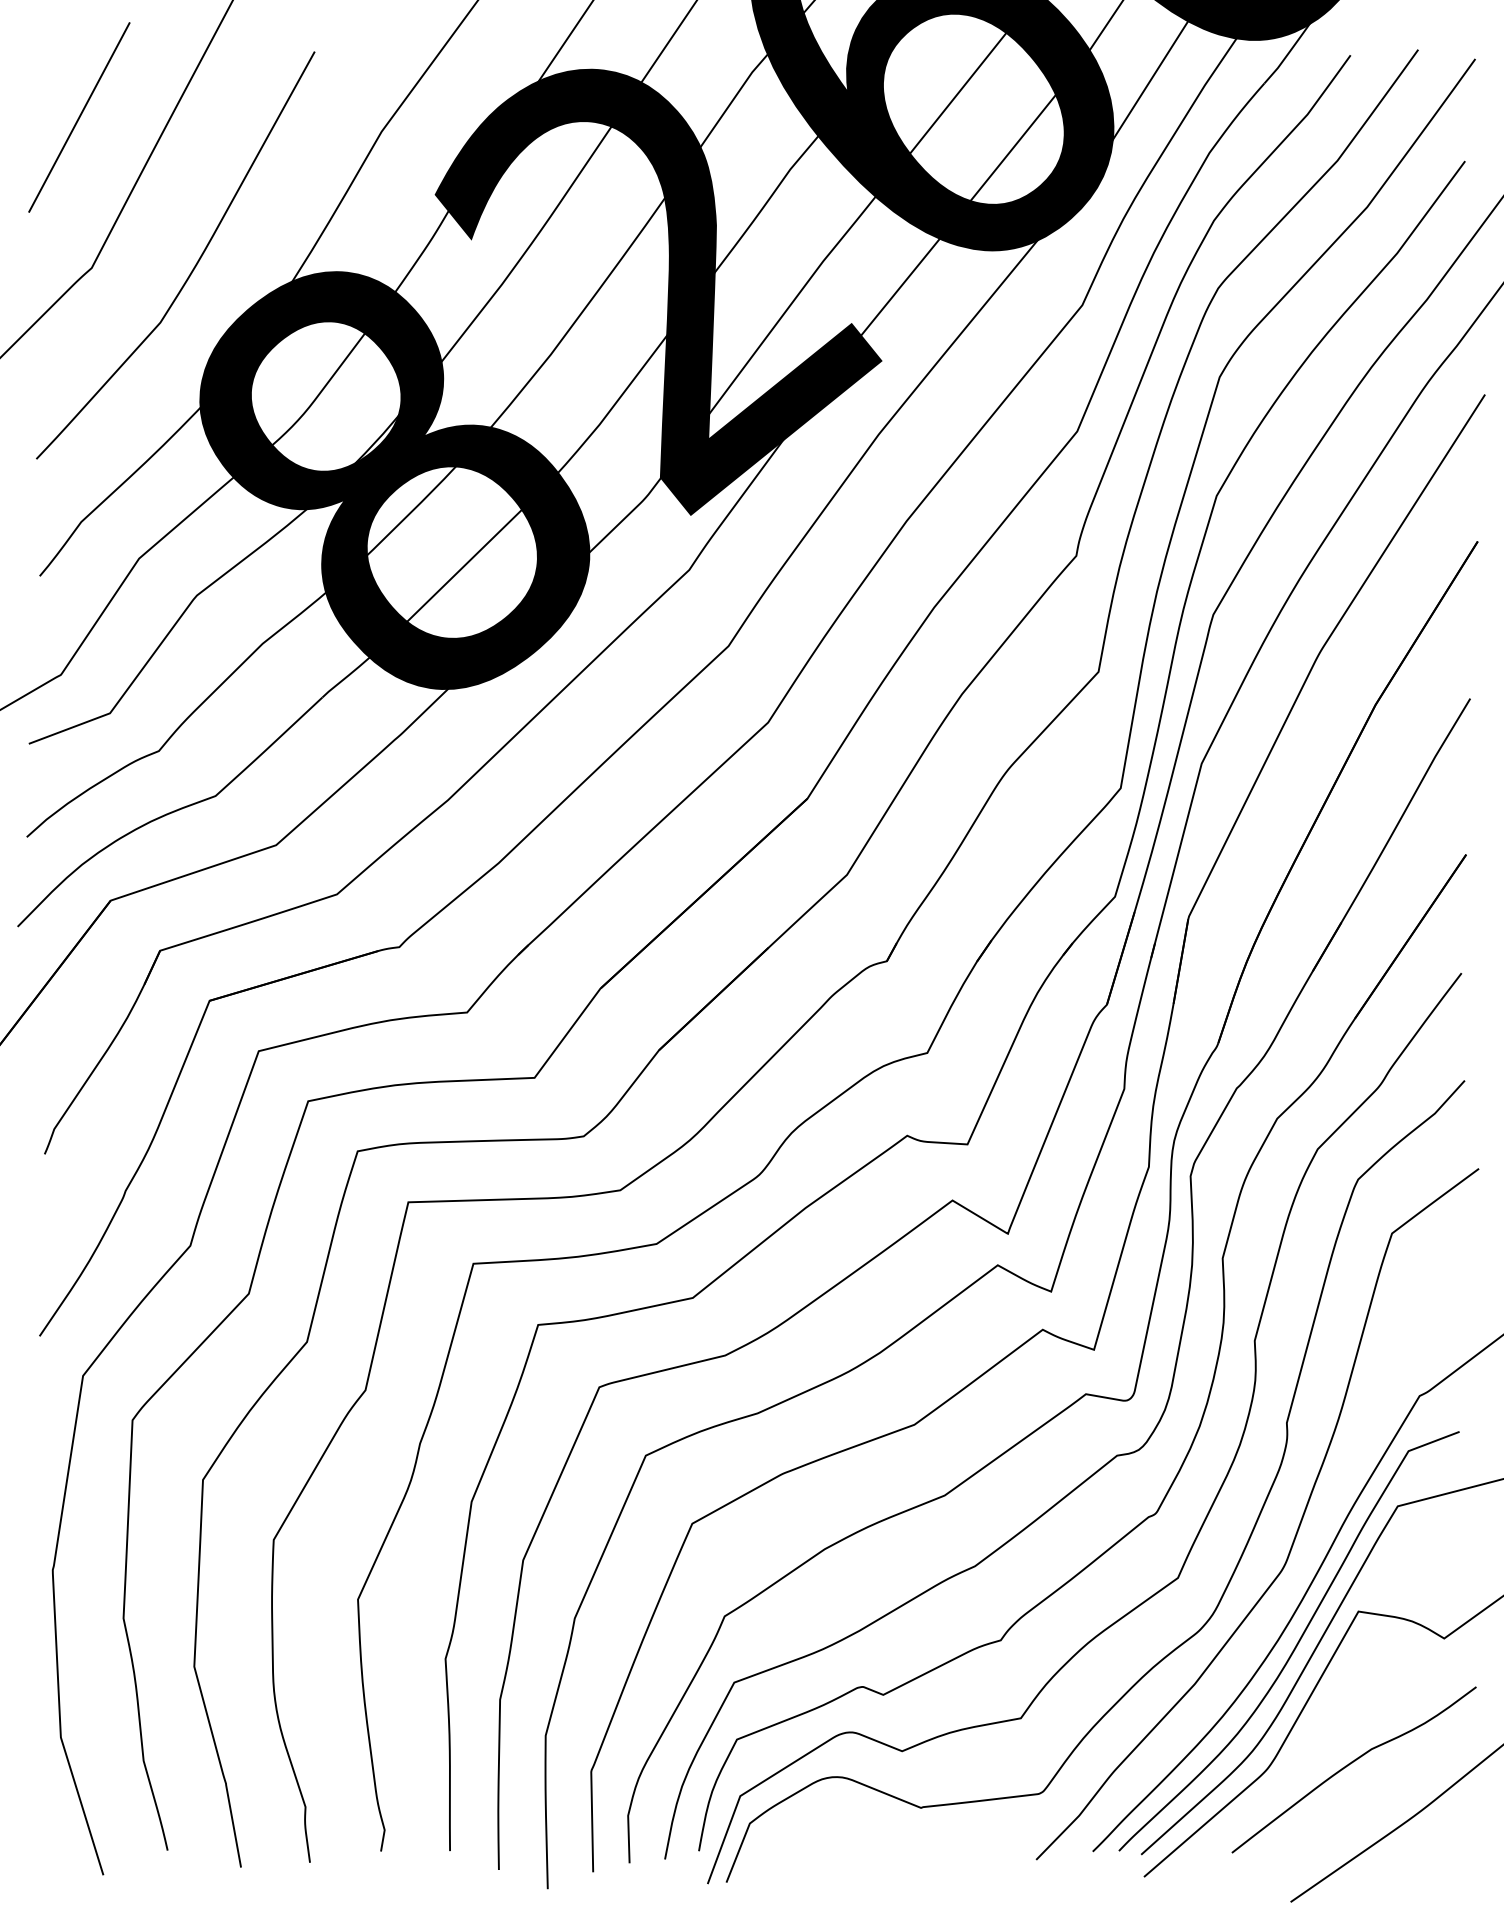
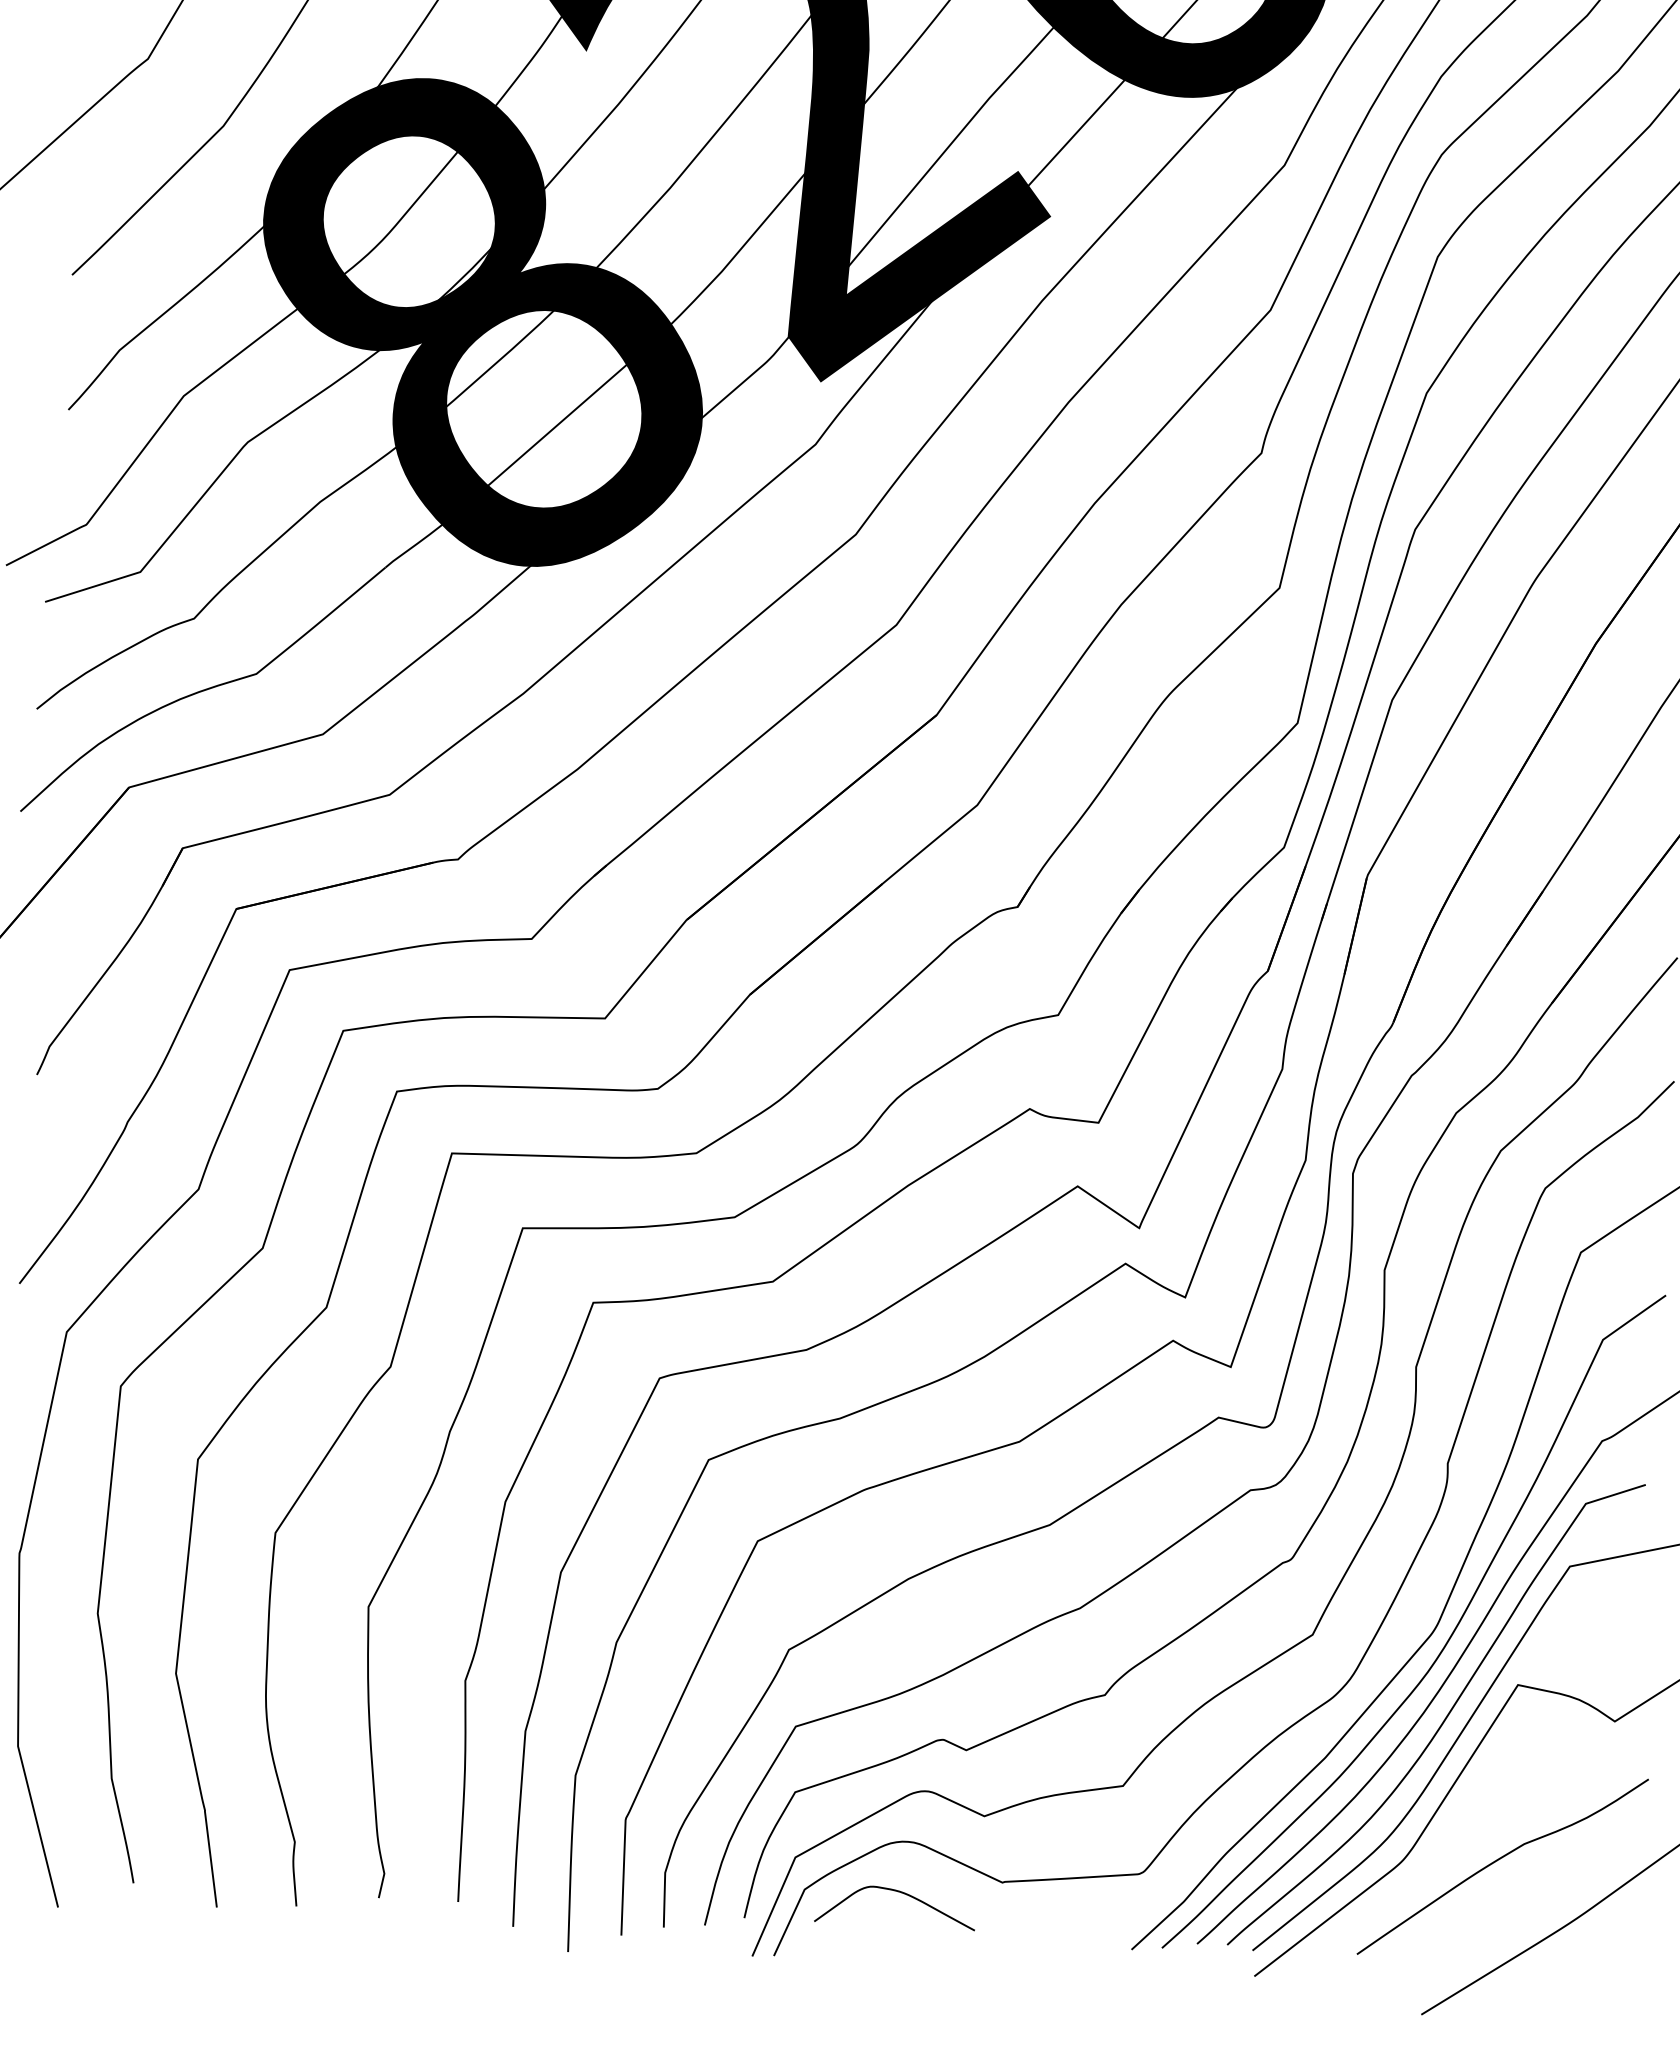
curve: (1293, 1578) -> (1445, 1642), added
curve: (830, 1821) -> (897, 1892), added

